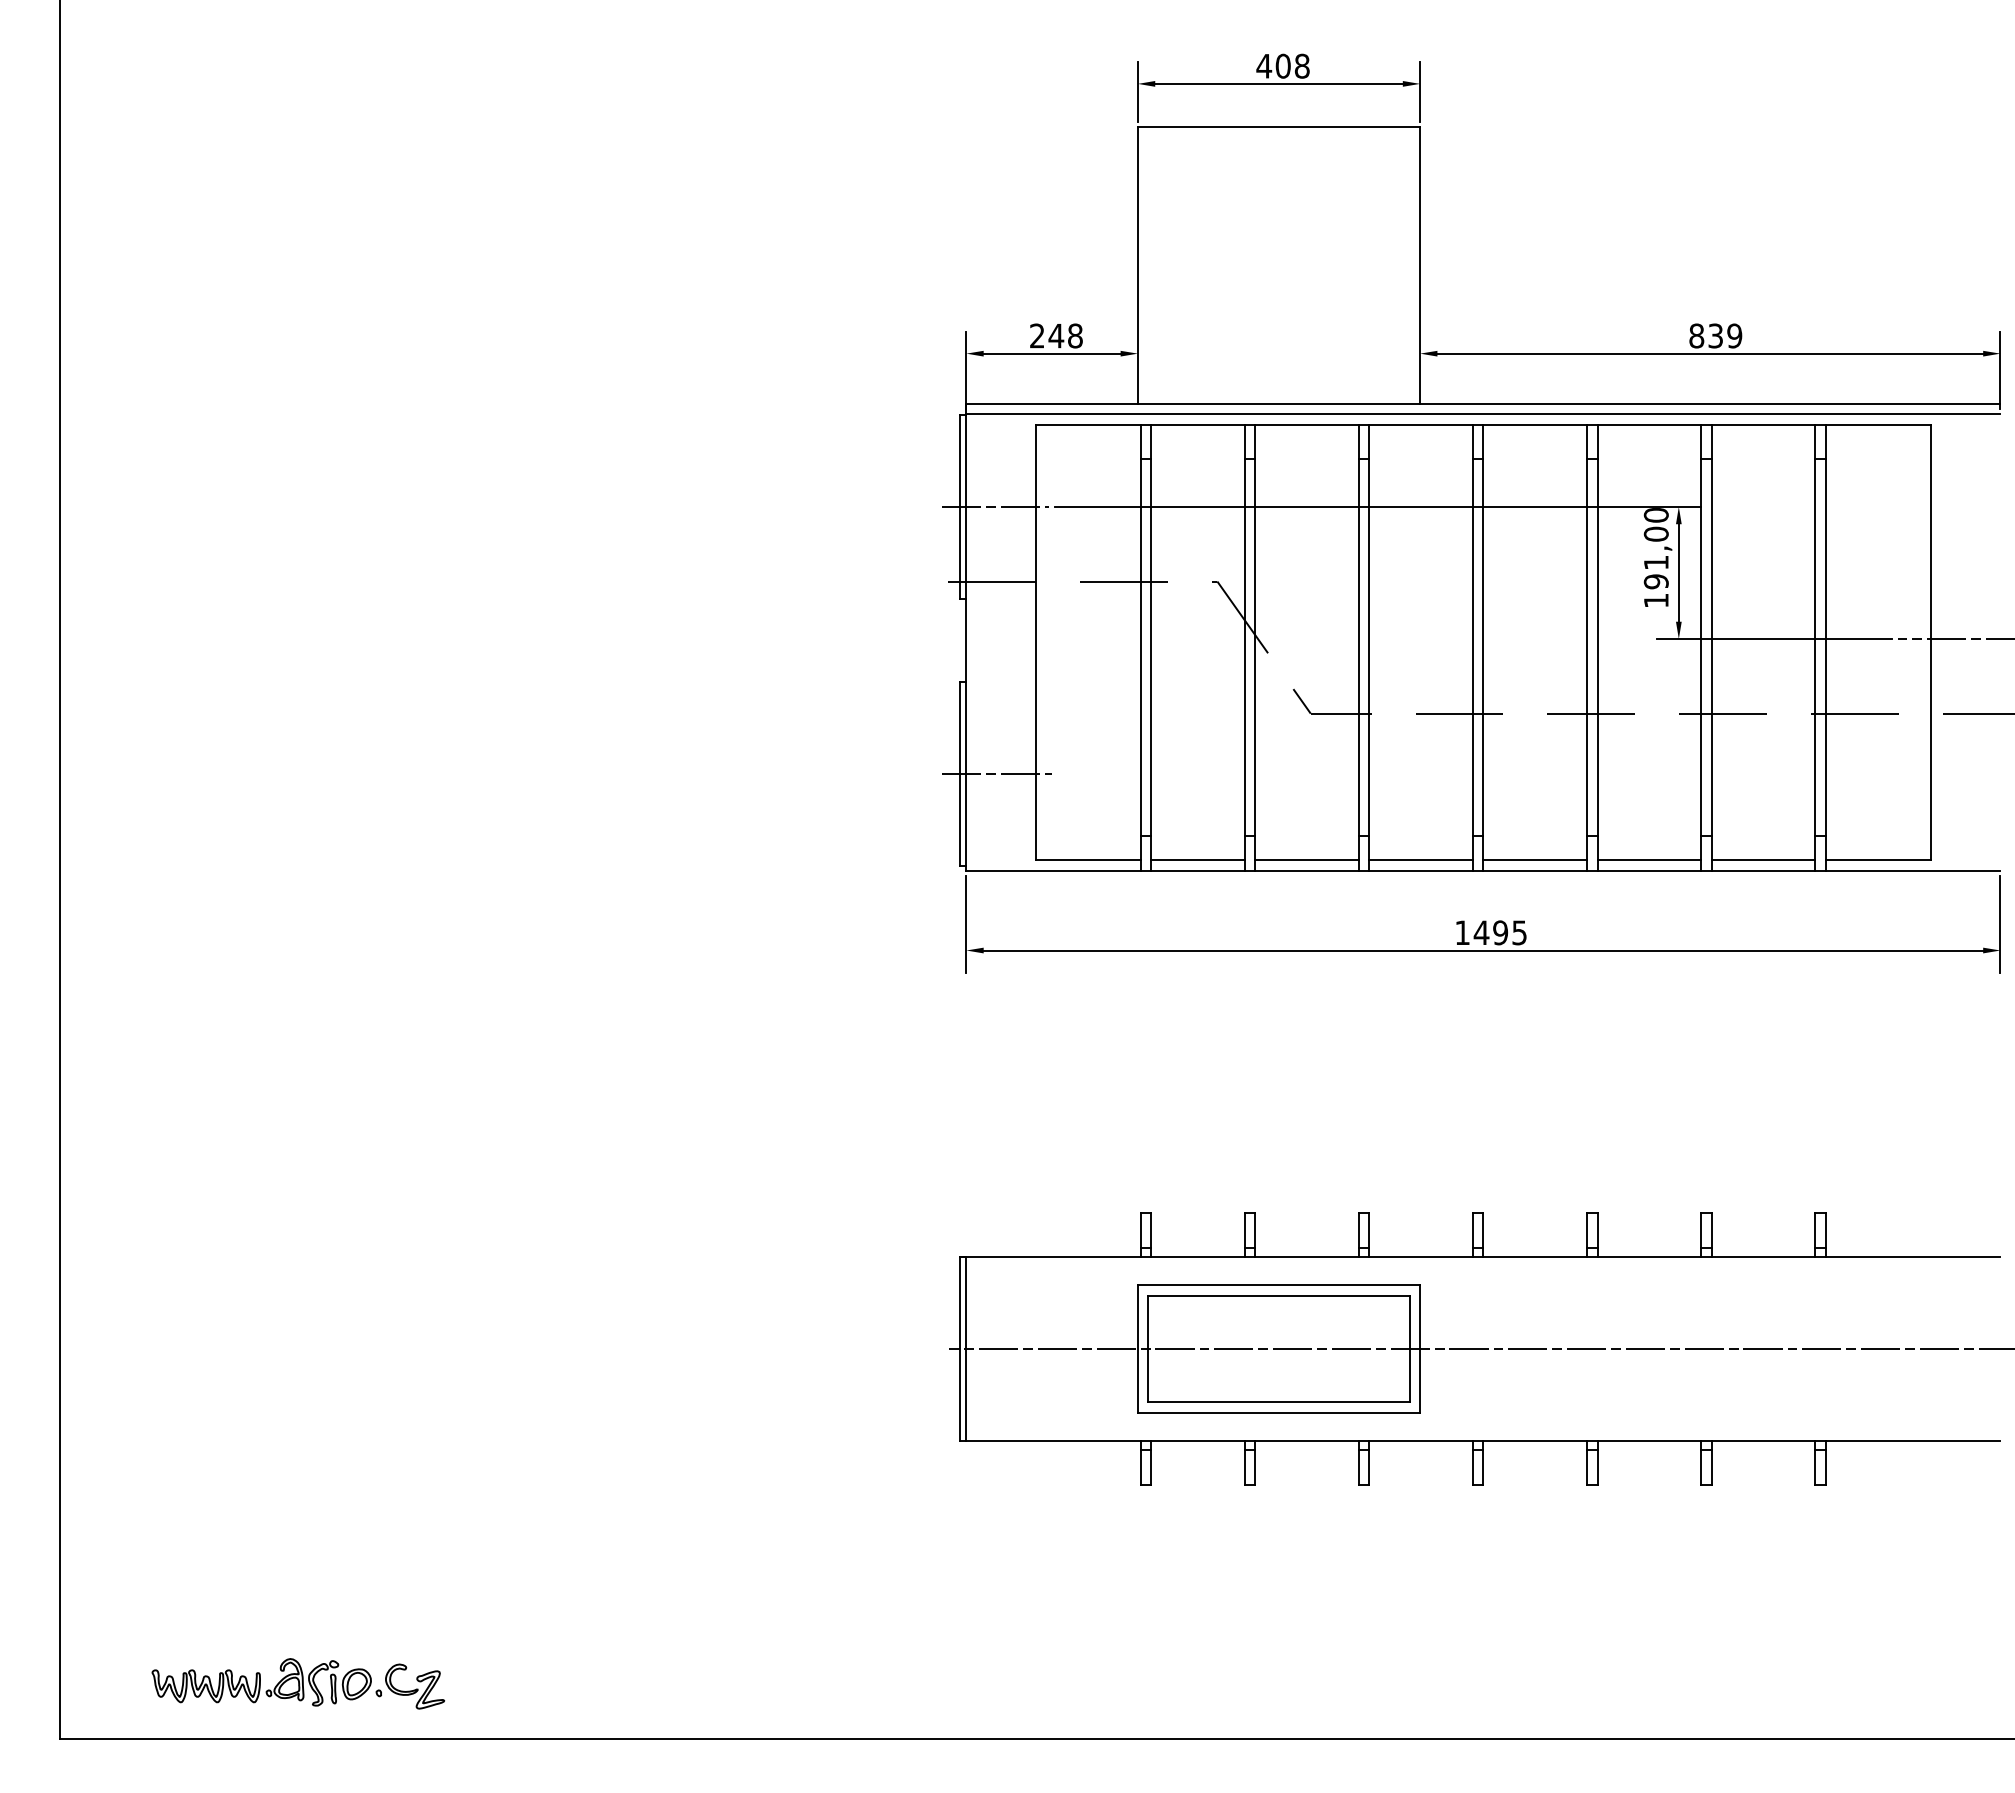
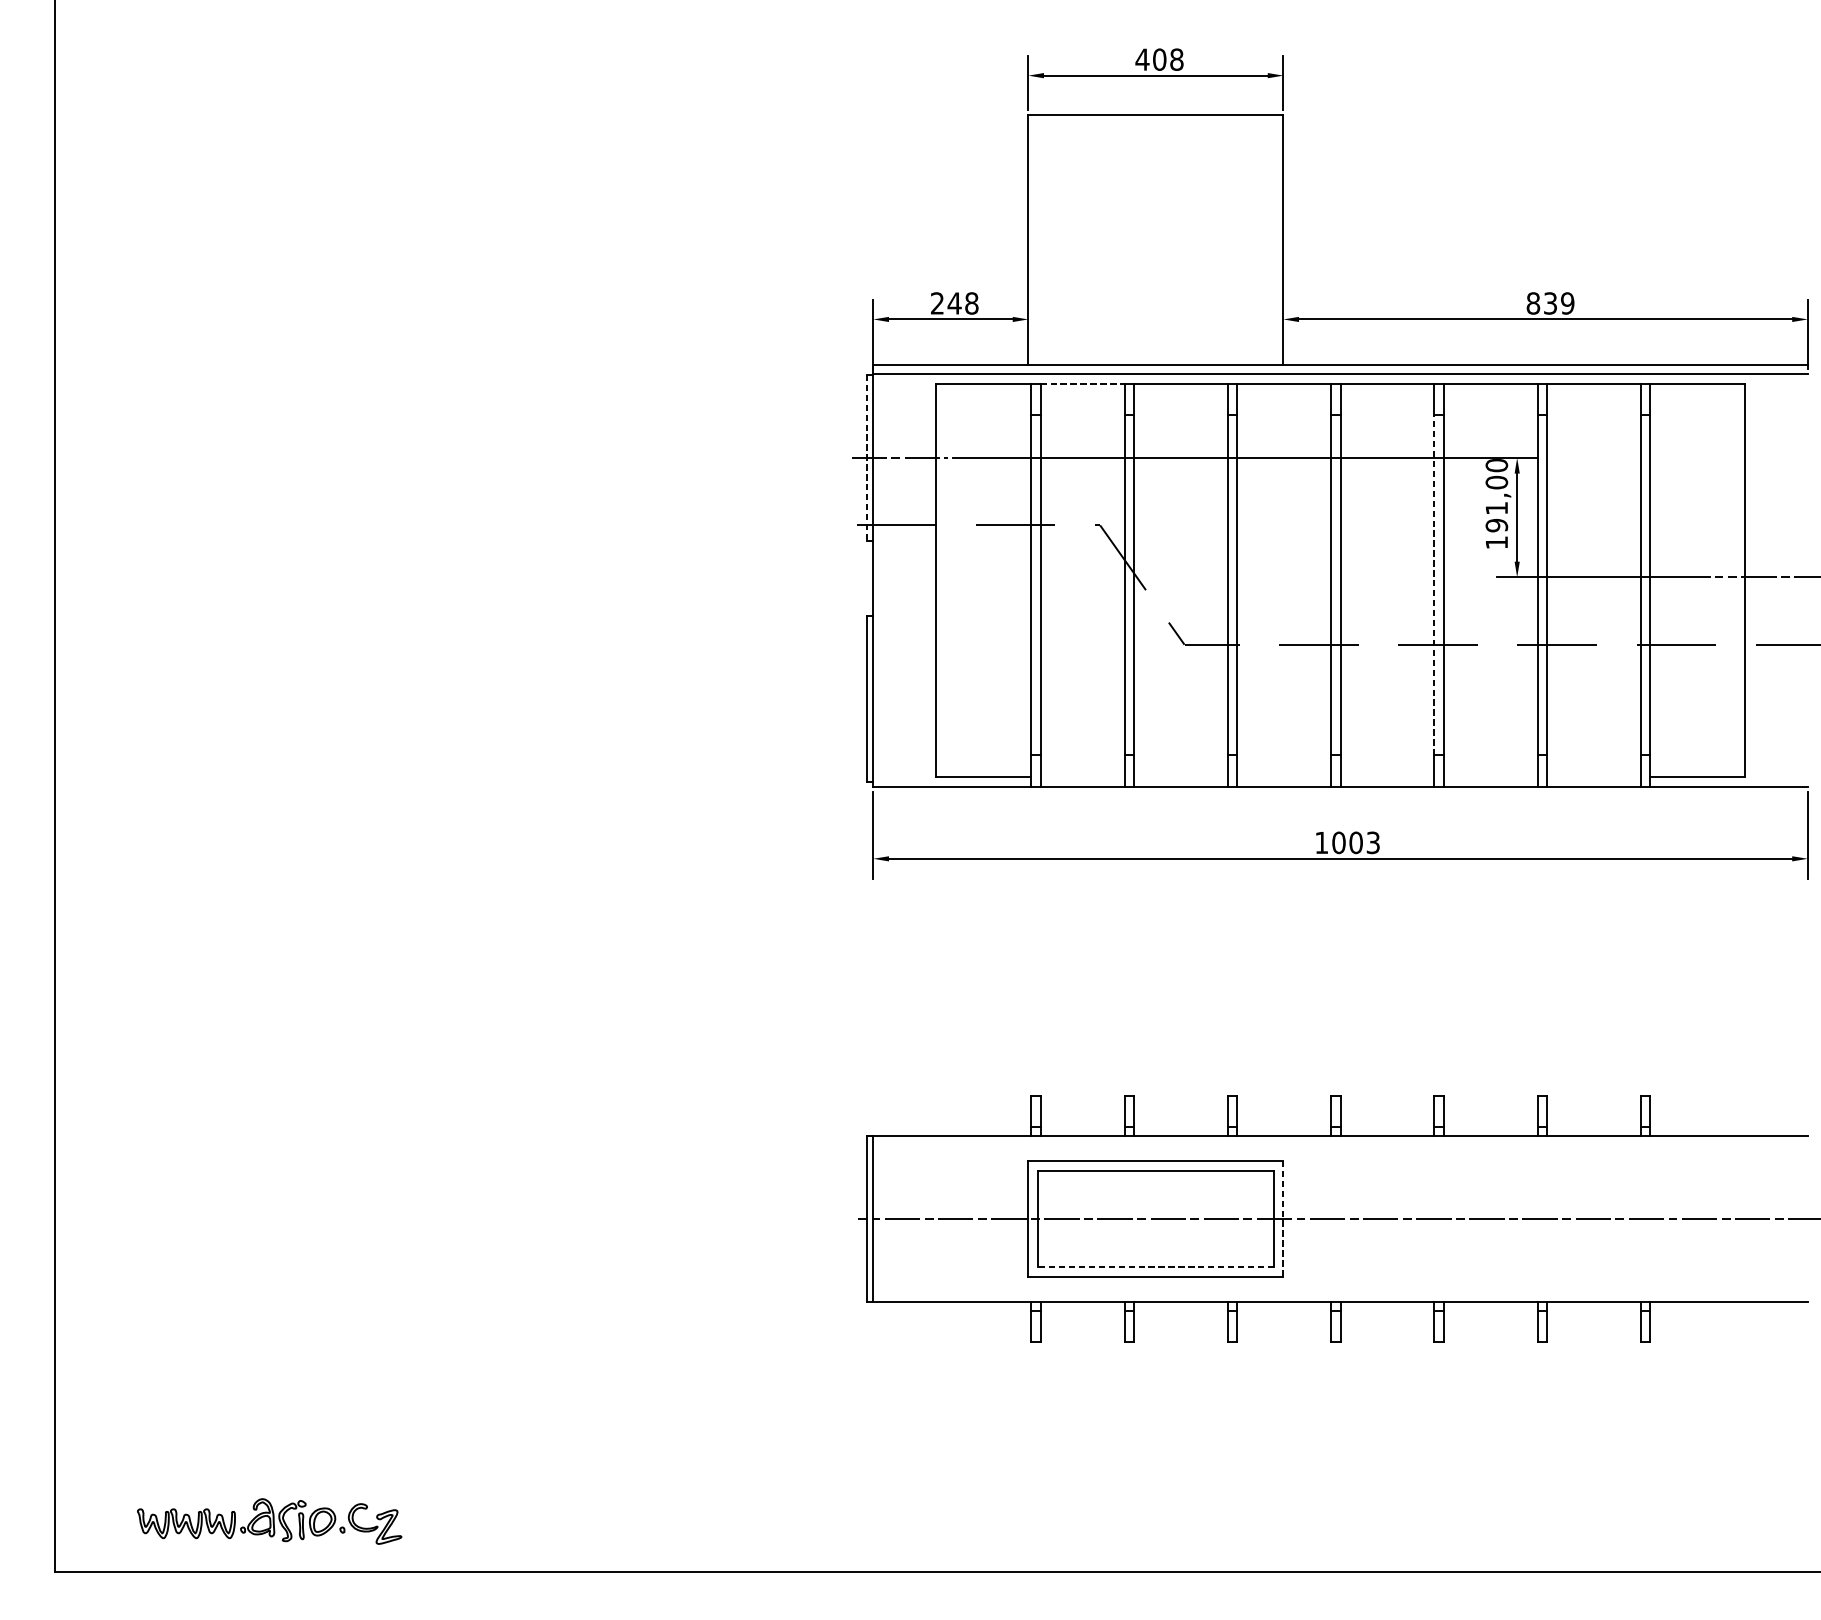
line: (1198, 424) -> (1083, 383), solid -> dashed
line: (959, 506) -> (867, 457), solid -> dashed
line: (1587, 647) -> (1434, 584), solid -> dashed
line: (997, 773) -> (901, 698), removed
line: (1197, 860) -> (1082, 777), removed
line: (1306, 860) -> (1180, 777), removed
line: (1421, 860) -> (1284, 777), removed
line: (1535, 860) -> (1387, 777), removed
line: (1649, 860) -> (1490, 777), removed
line: (1763, 860) -> (1593, 777), removed
text: (1499, 932) -> (1355, 842), 1495 -> 1003
line: (1420, 1349) -> (1283, 1219), solid -> dashed
line: (1279, 1402) -> (1156, 1267), solid -> dashed

